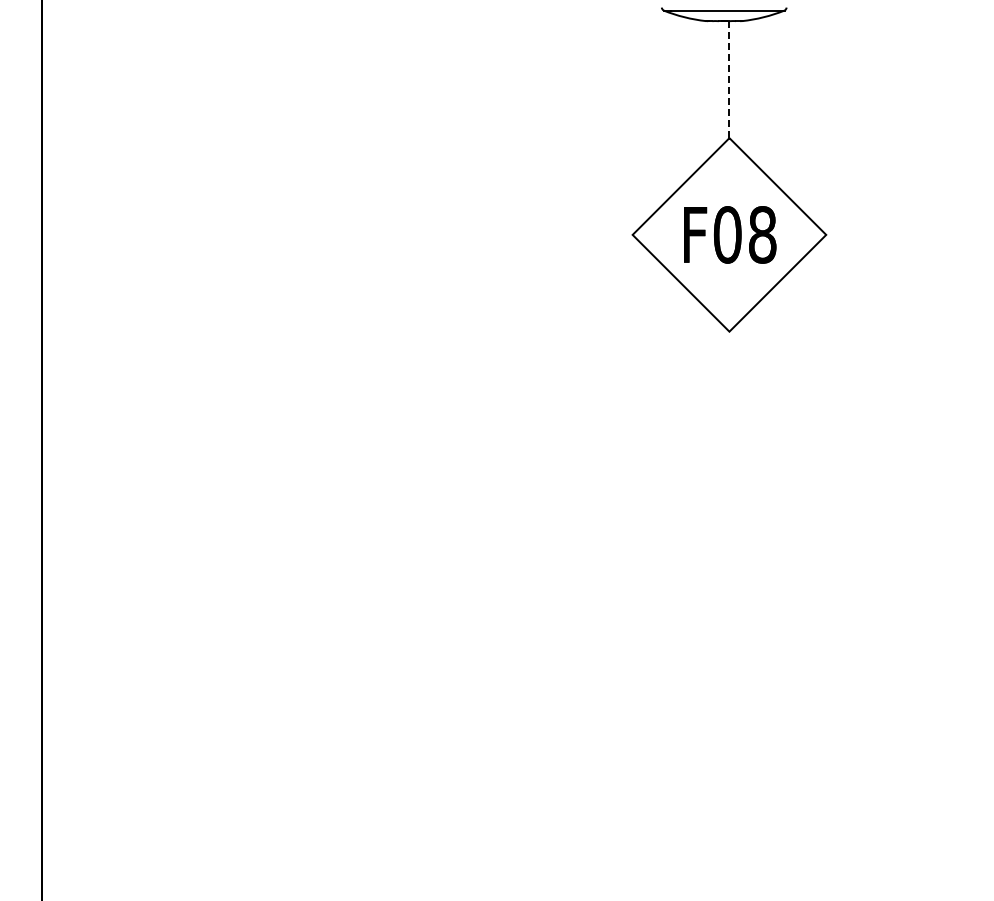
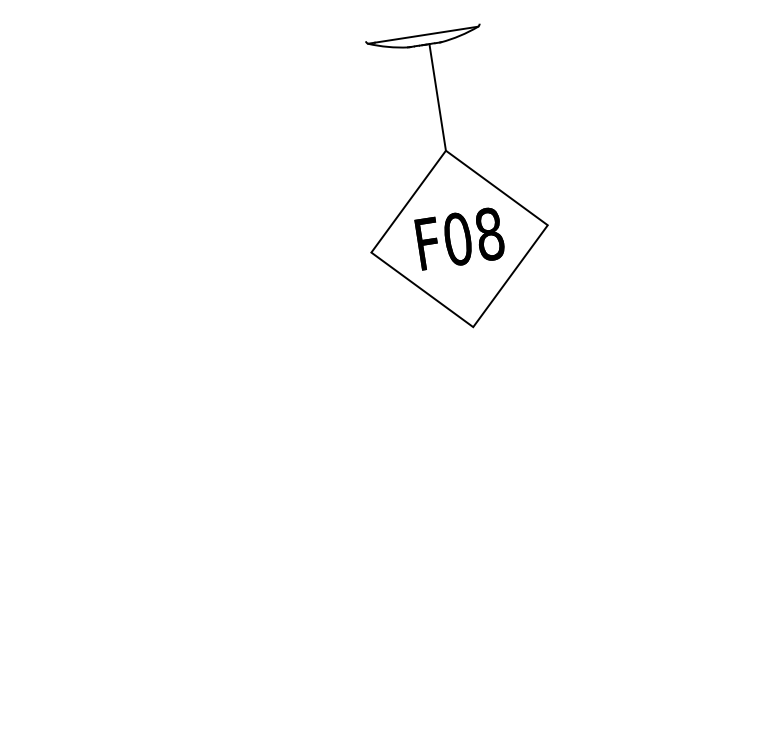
line: (729, 79) -> (437, 97), dashed -> solid

